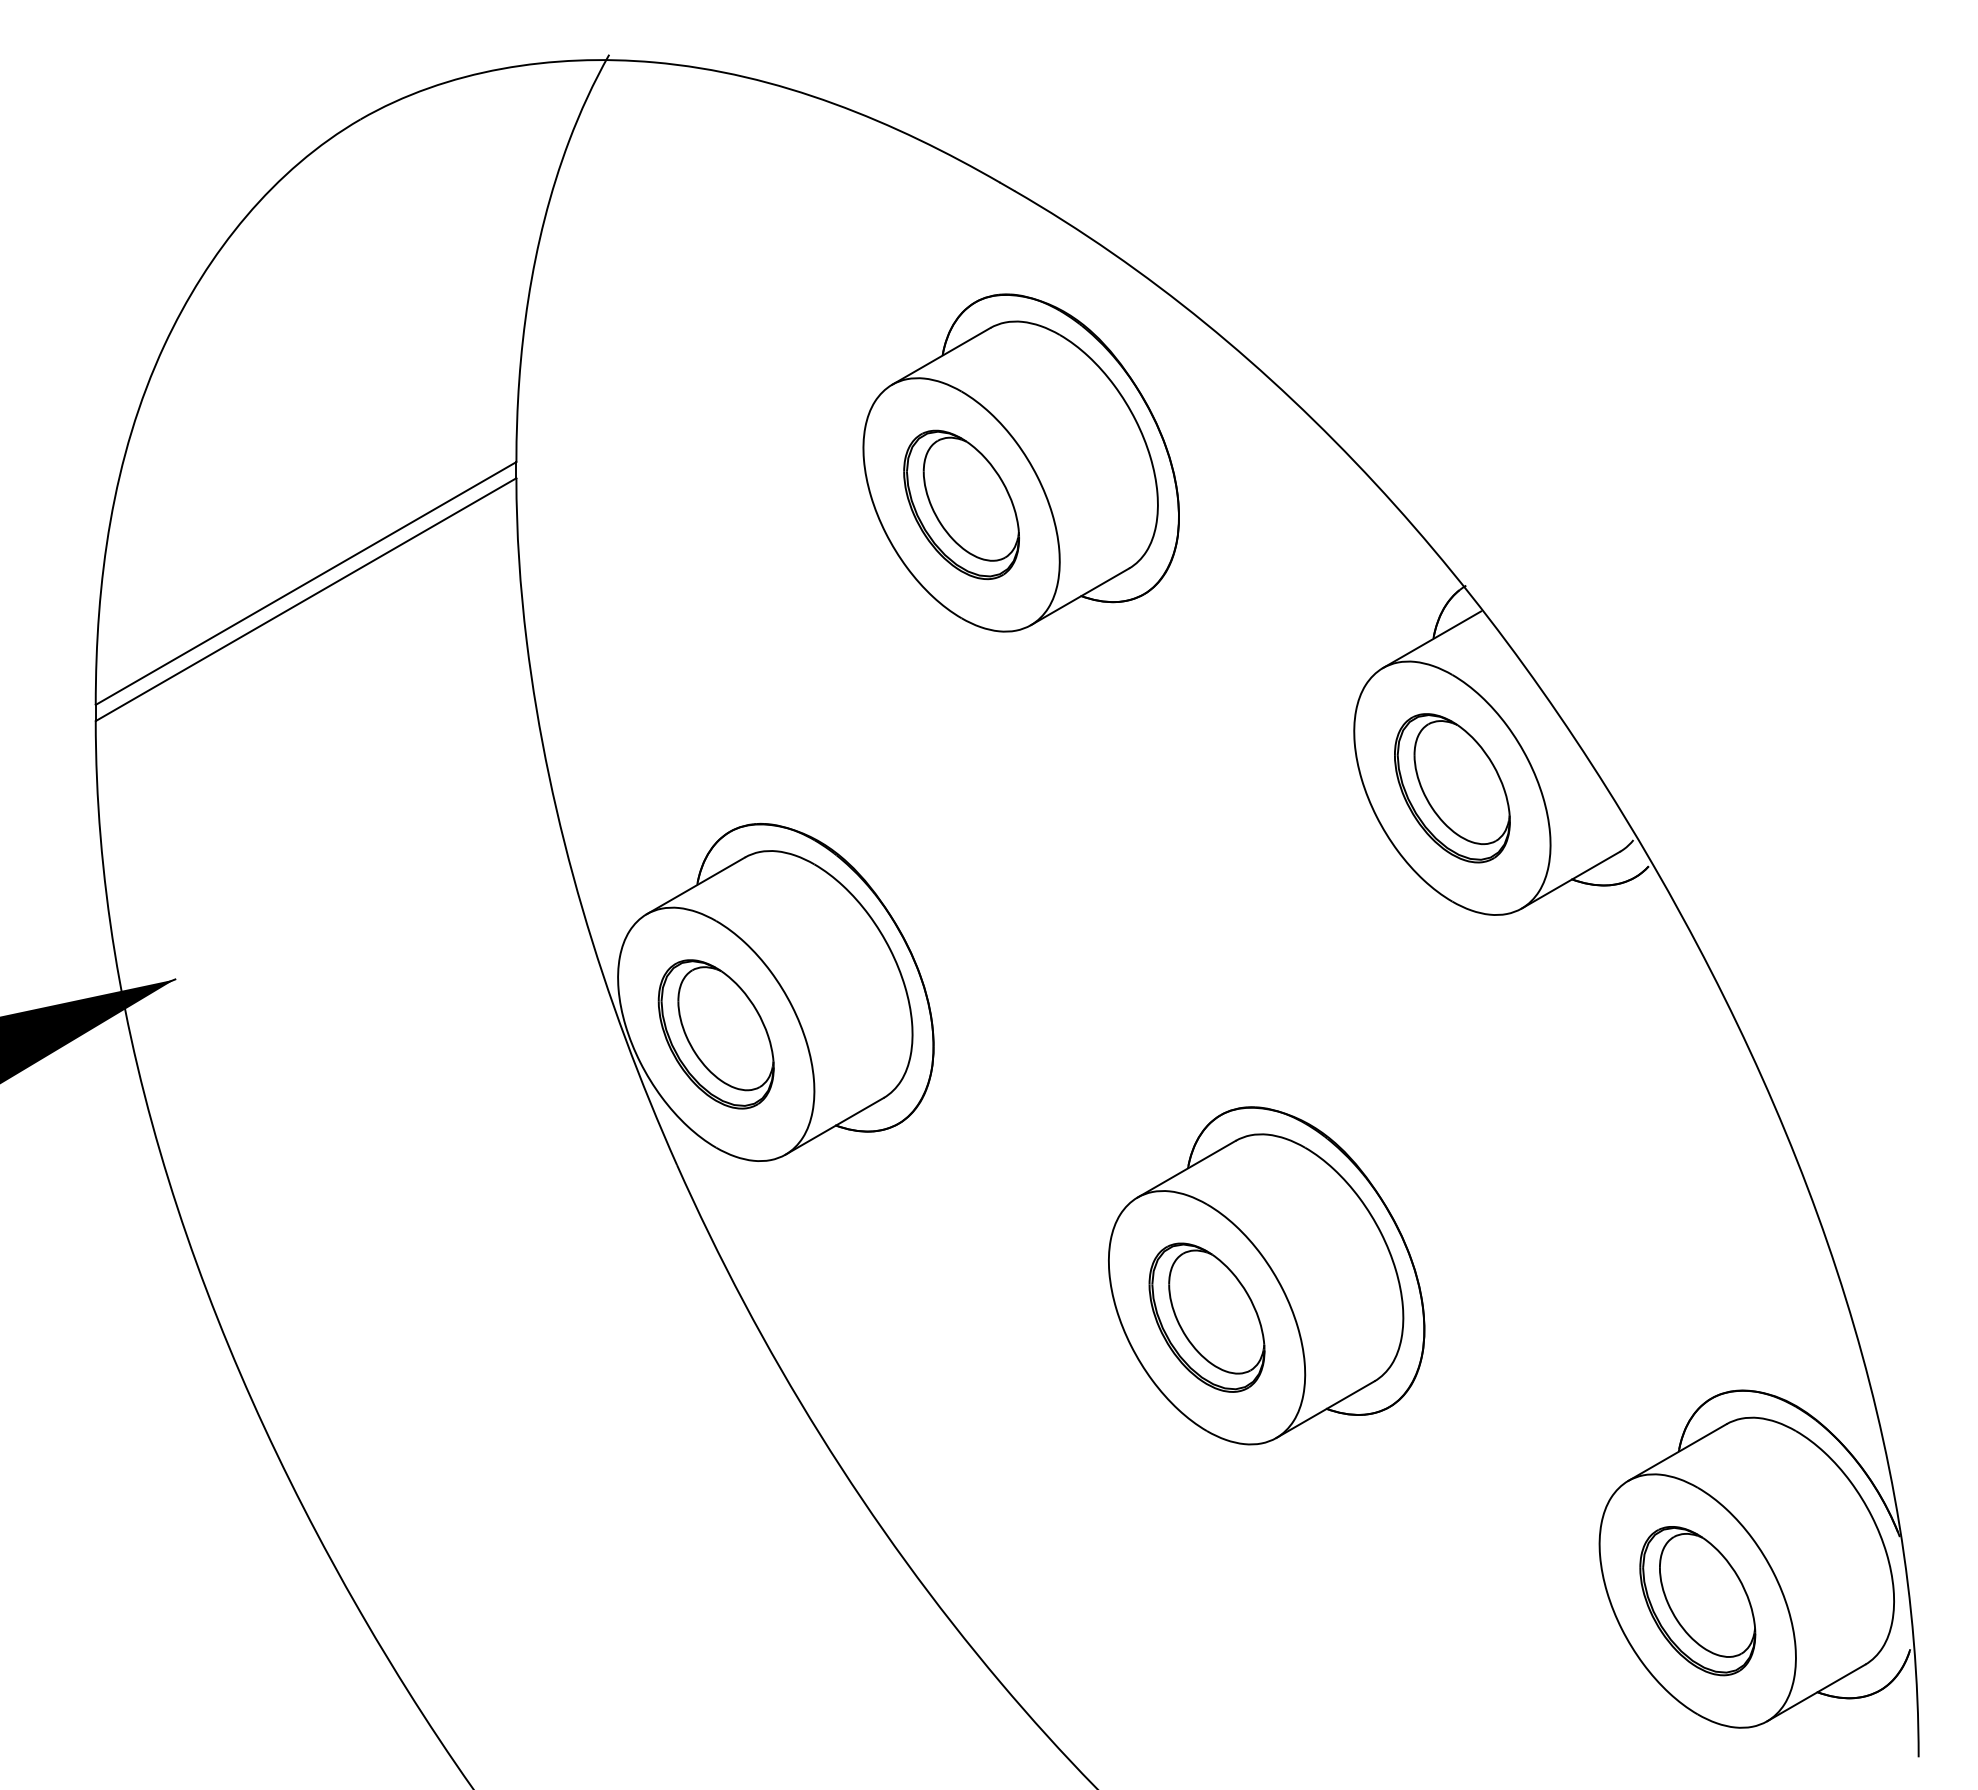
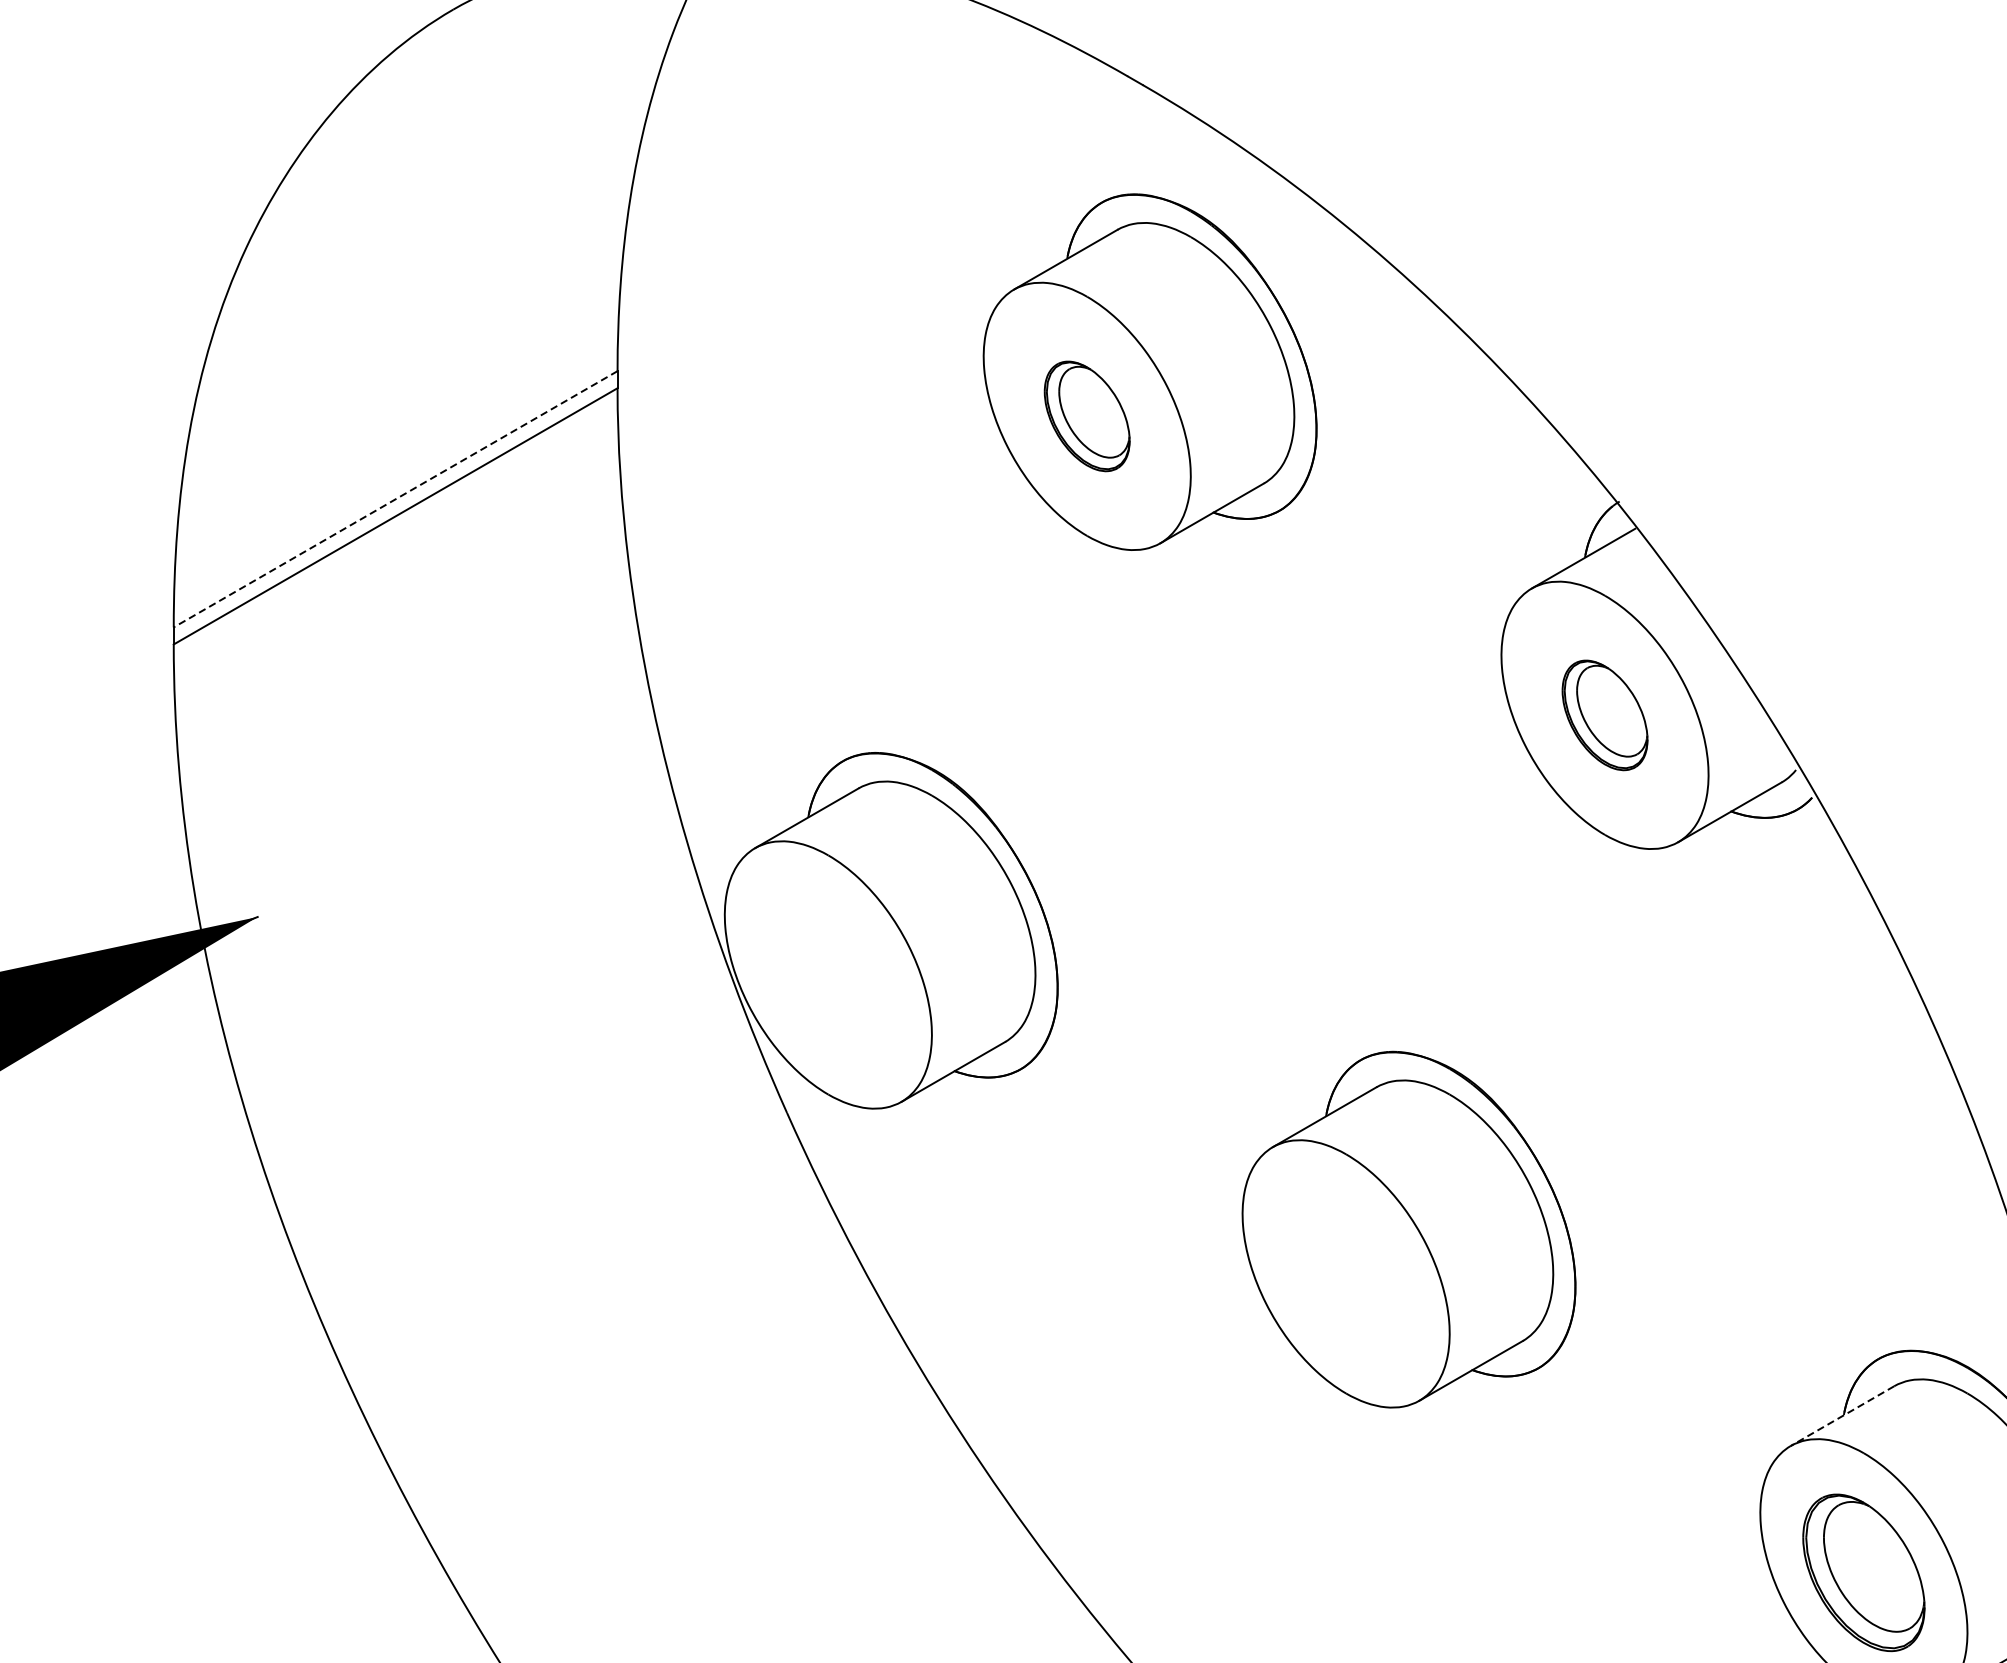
part: (961, 504) -> (1087, 415), size x0.7
line: (306, 583) -> (396, 499), solid -> dashed
part: (1452, 788) -> (1605, 715), size x0.7
part: (715, 1034) -> (827, 975), removed
part: (1206, 1317) -> (1345, 1273), removed
line: (1677, 1452) -> (1842, 1416), solid -> dashed

